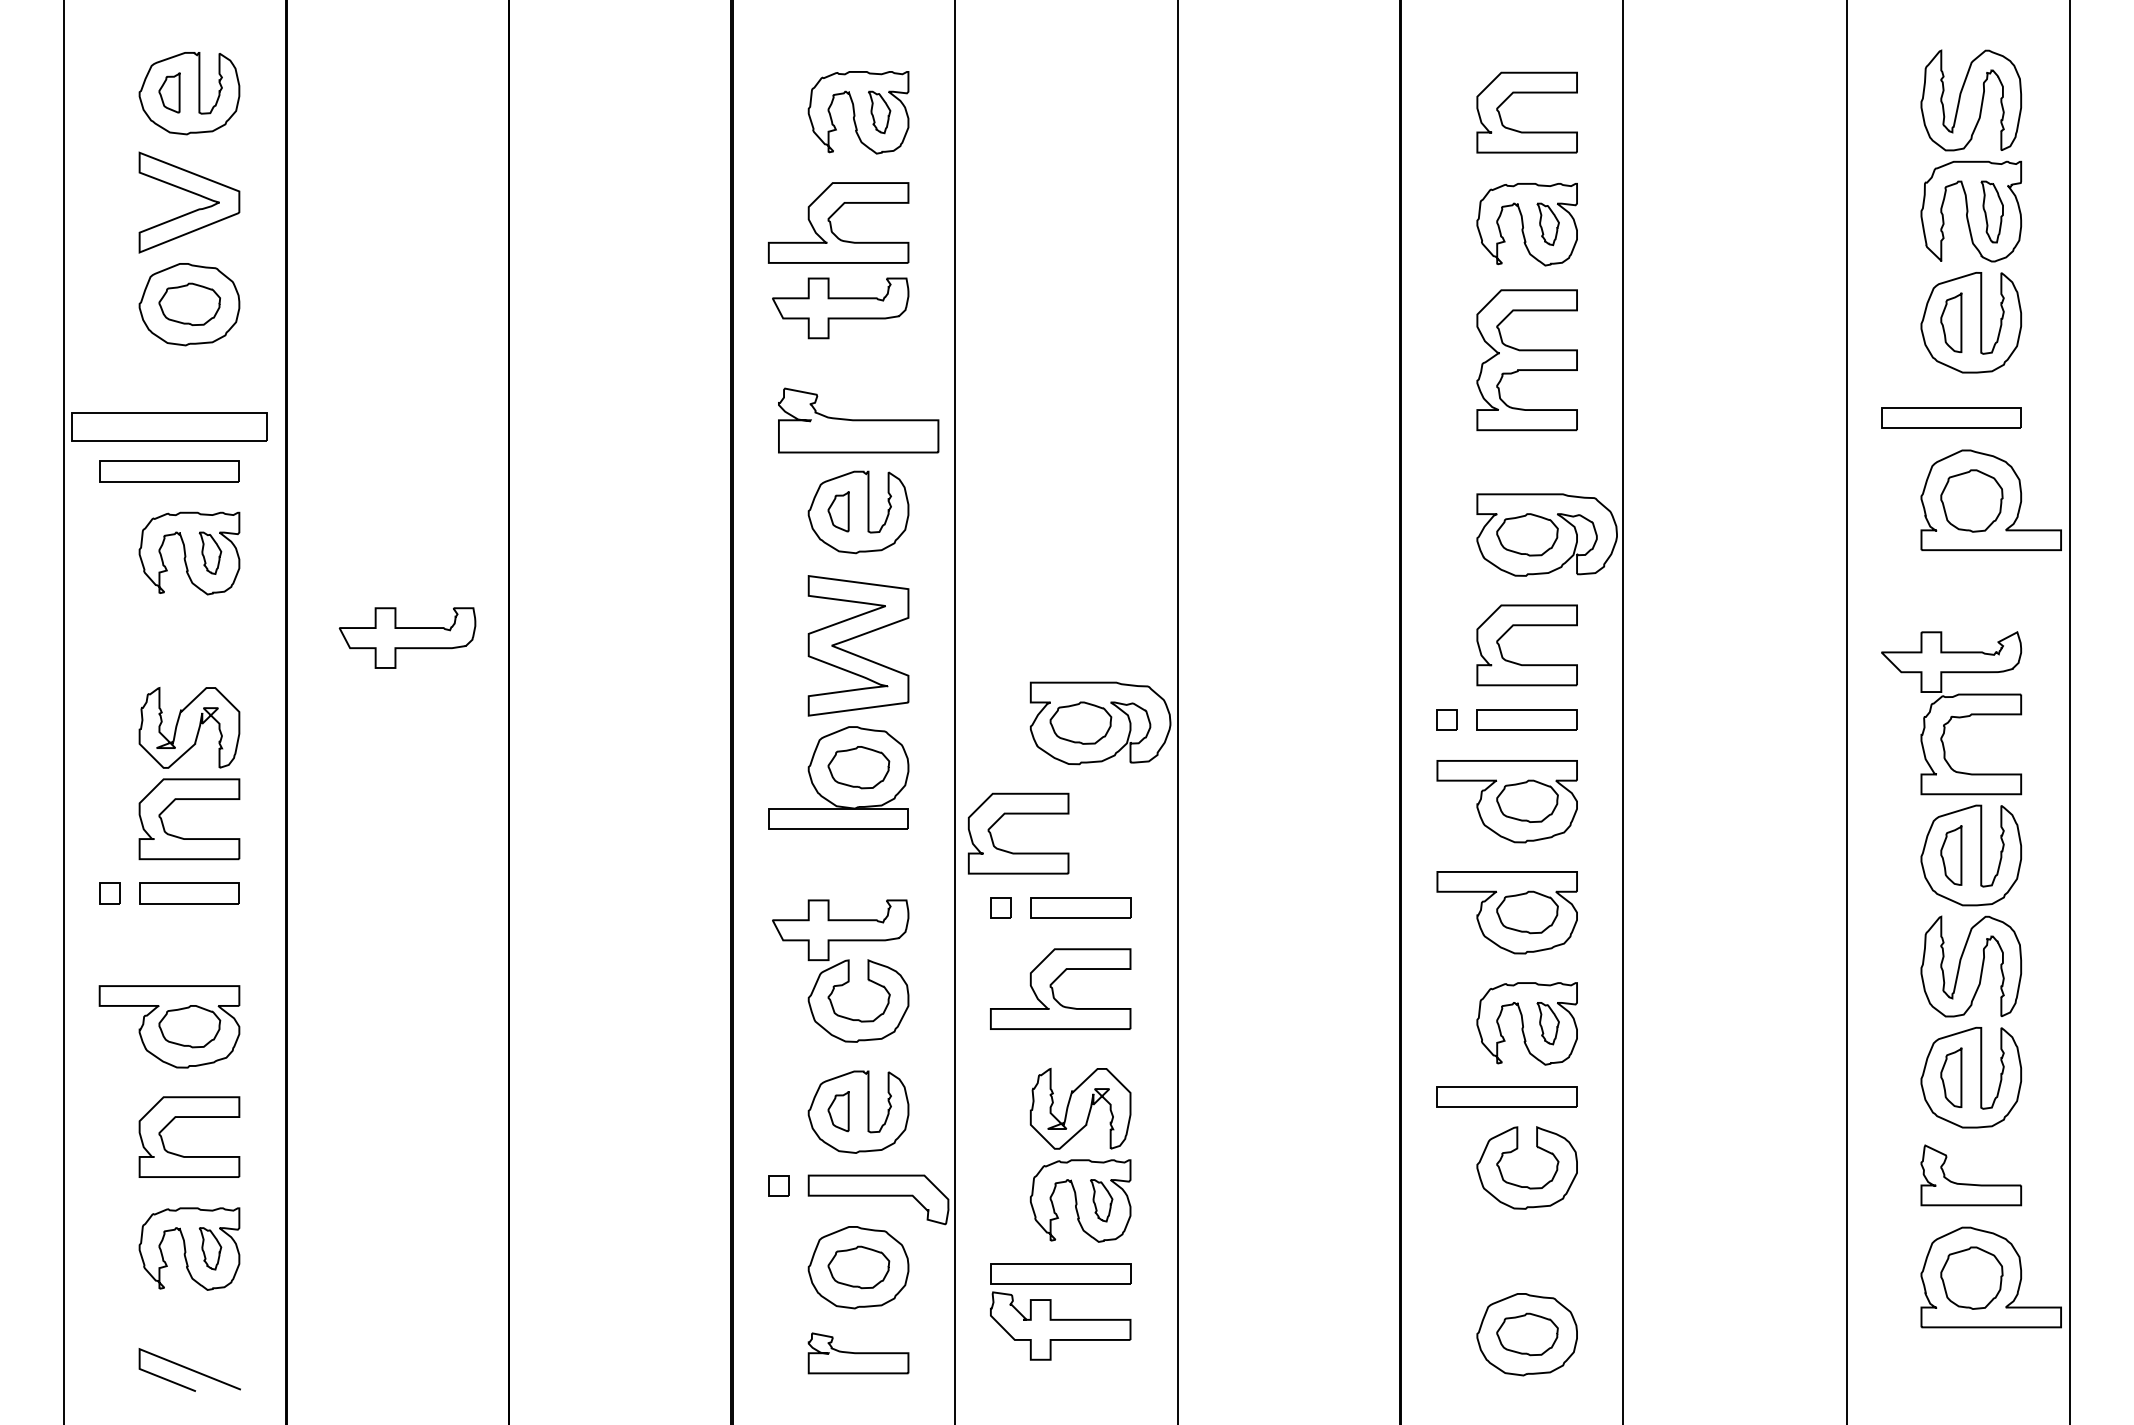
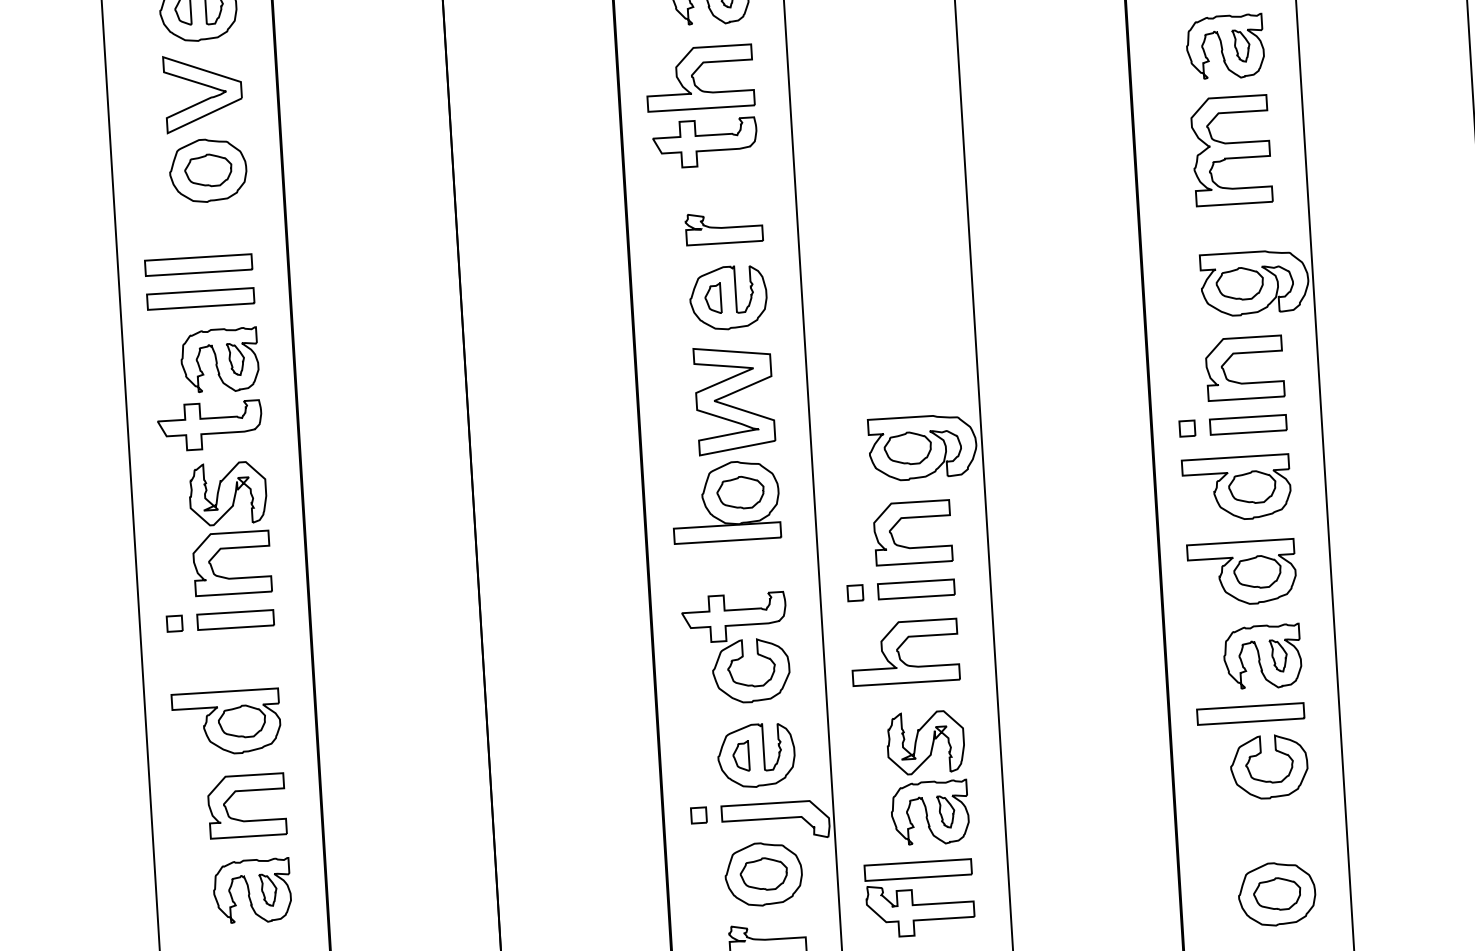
part: (858, 420) -> (724, 227), size x0.62
part: (169, 426) -> (198, 264), size x0.71
part: (407, 637) -> (210, 425), moved
part: (1018, 814) -> (911, 518), moved

